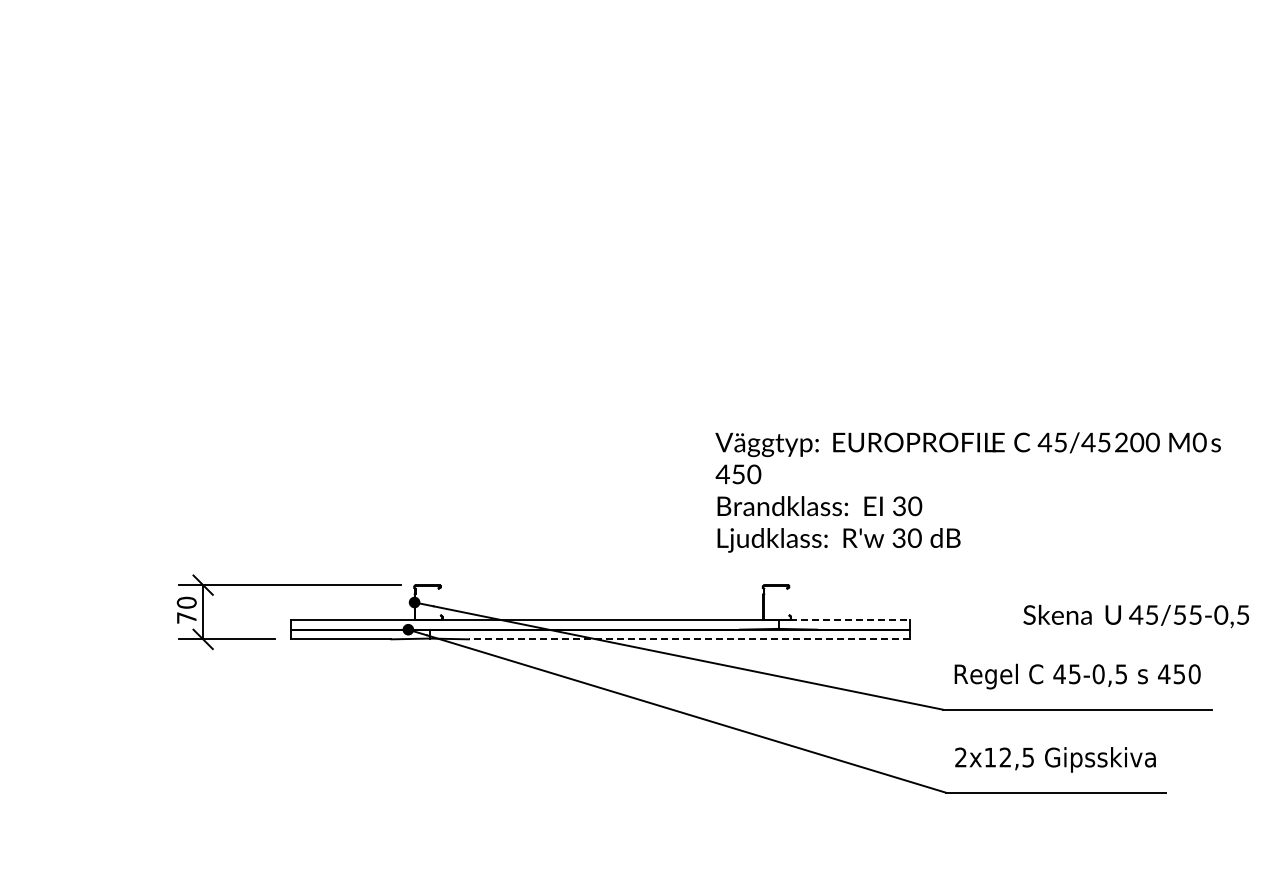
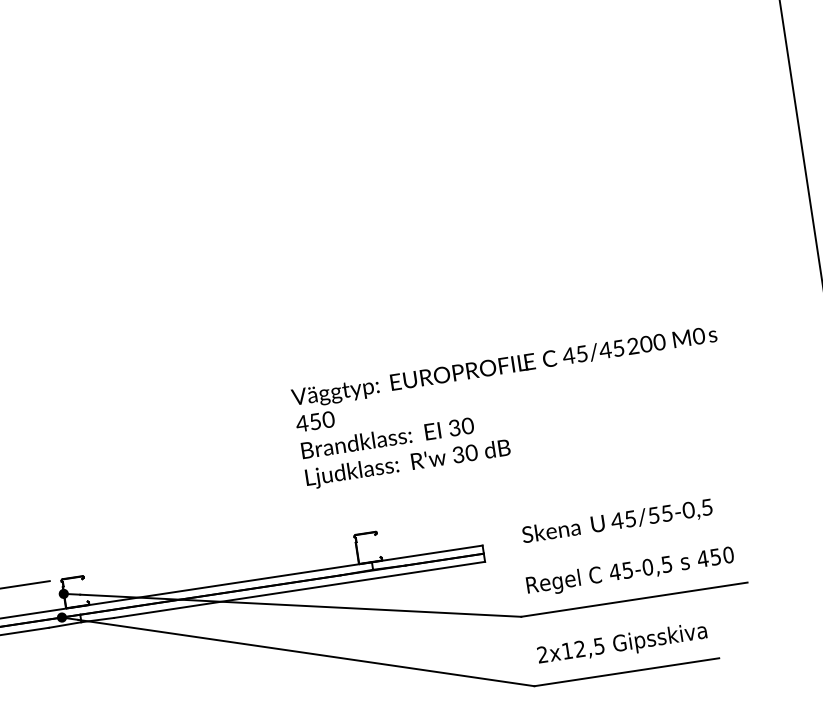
text: (967, 492) -> (510, 407), moved
text: (1135, 616) -> (616, 522), moved
line: (844, 619) -> (427, 553), dashed -> solid
line: (689, 639) -> (299, 590), dashed -> solid

